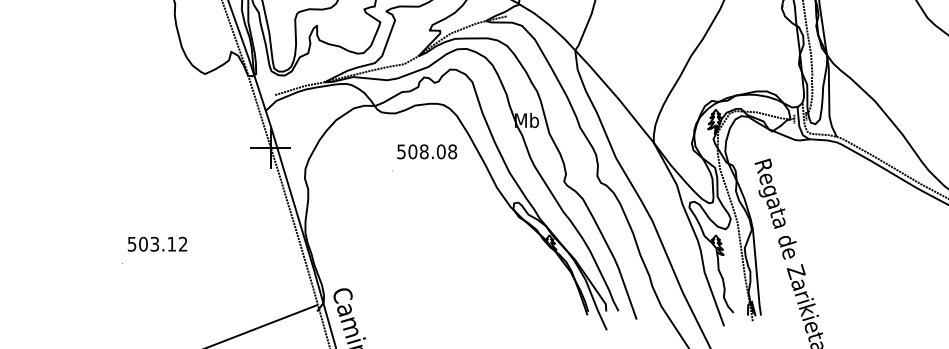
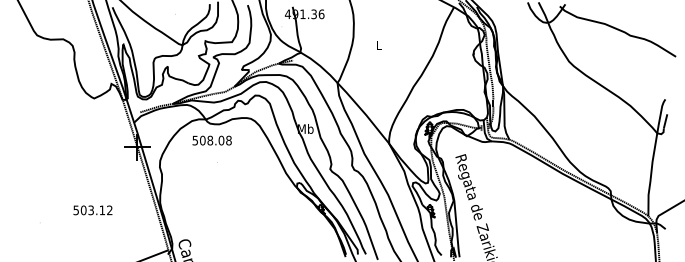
text: (426, 151) -> (211, 140), moved
text: (156, 244) -> (92, 210), moved

